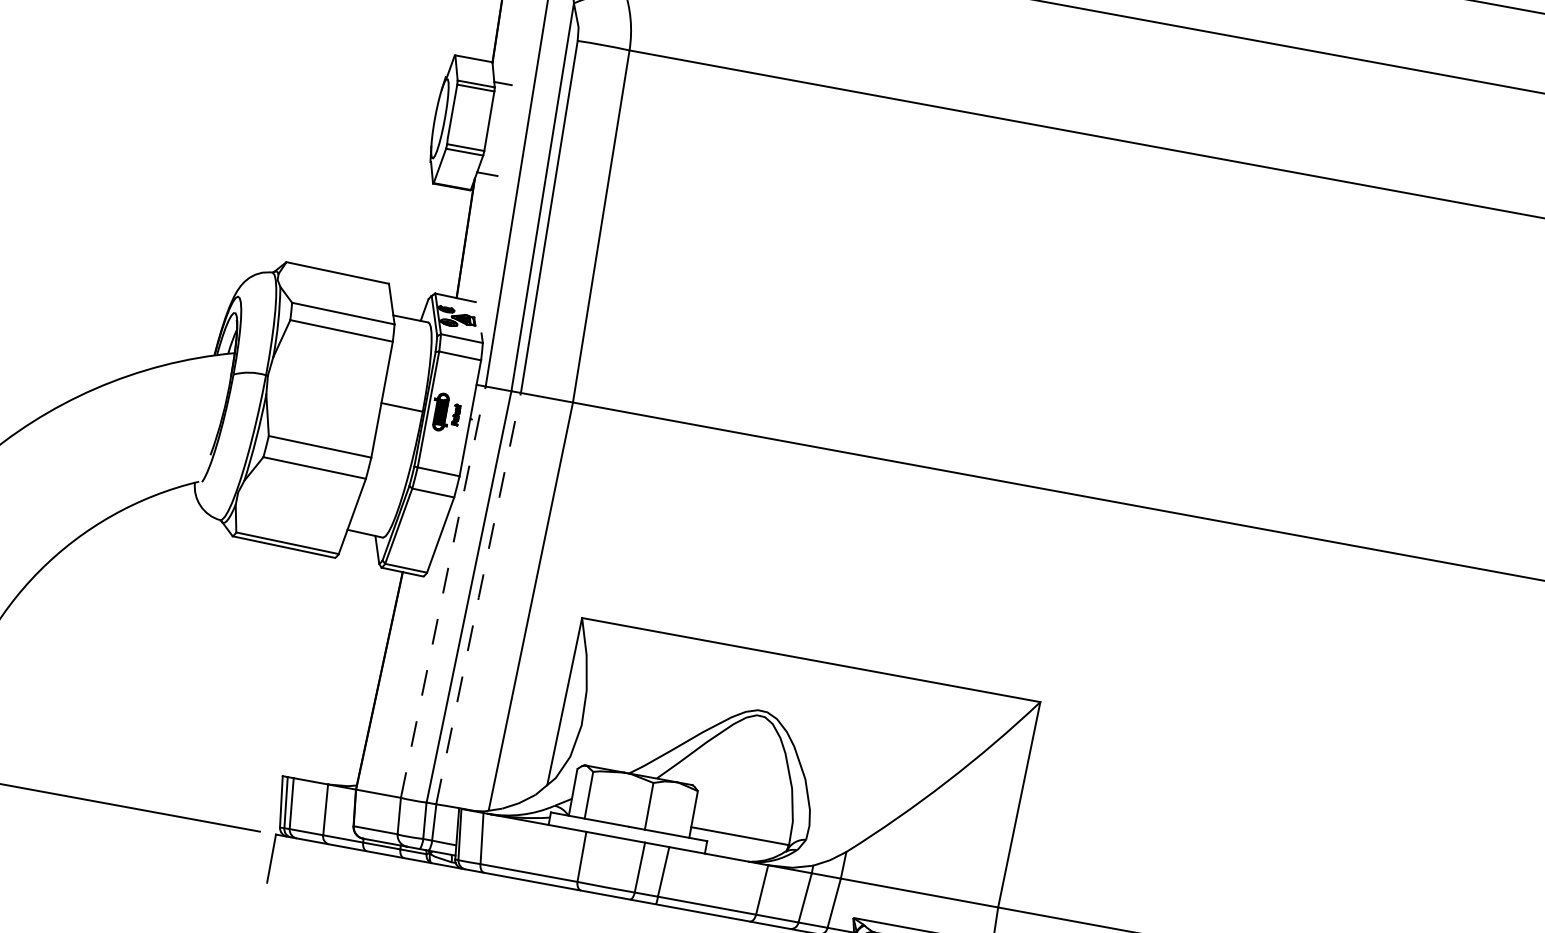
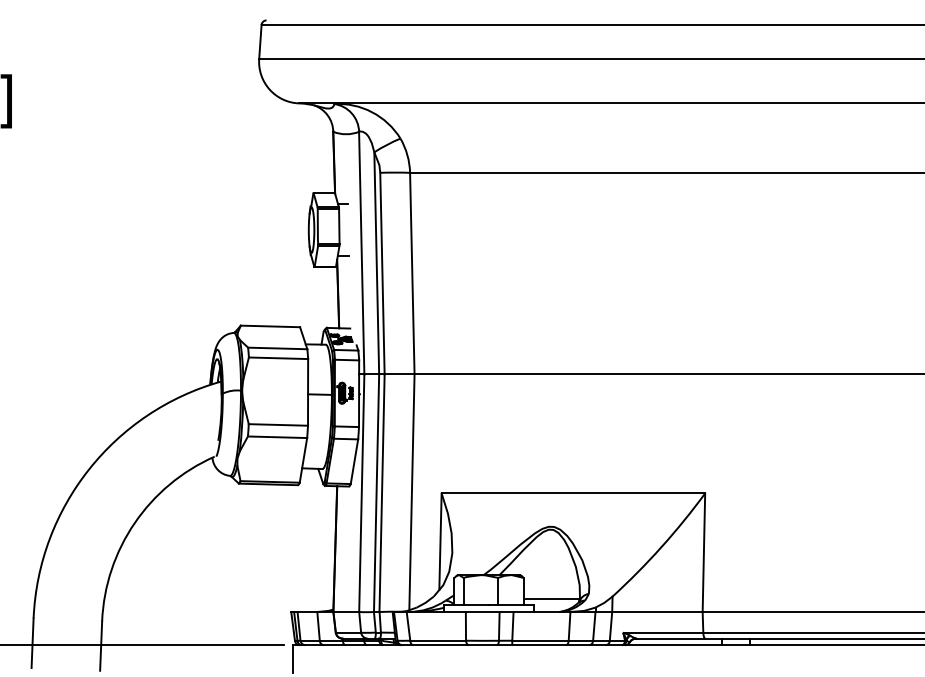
line: (442, 592) -> (361, 493), dashed -> solid
line: (479, 597) -> (382, 492), dashed -> solid

